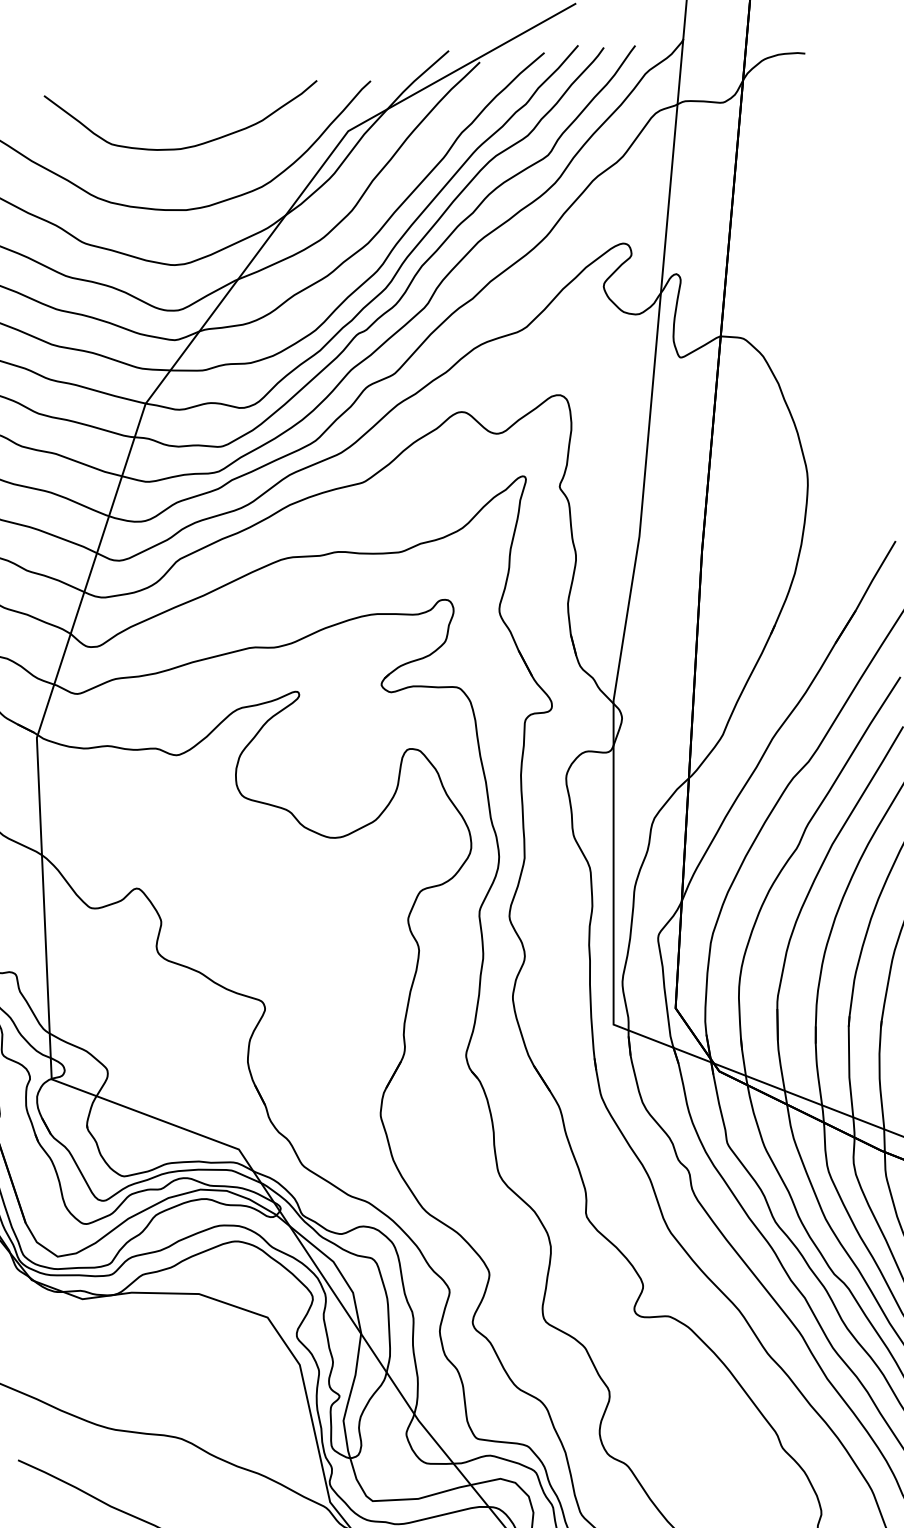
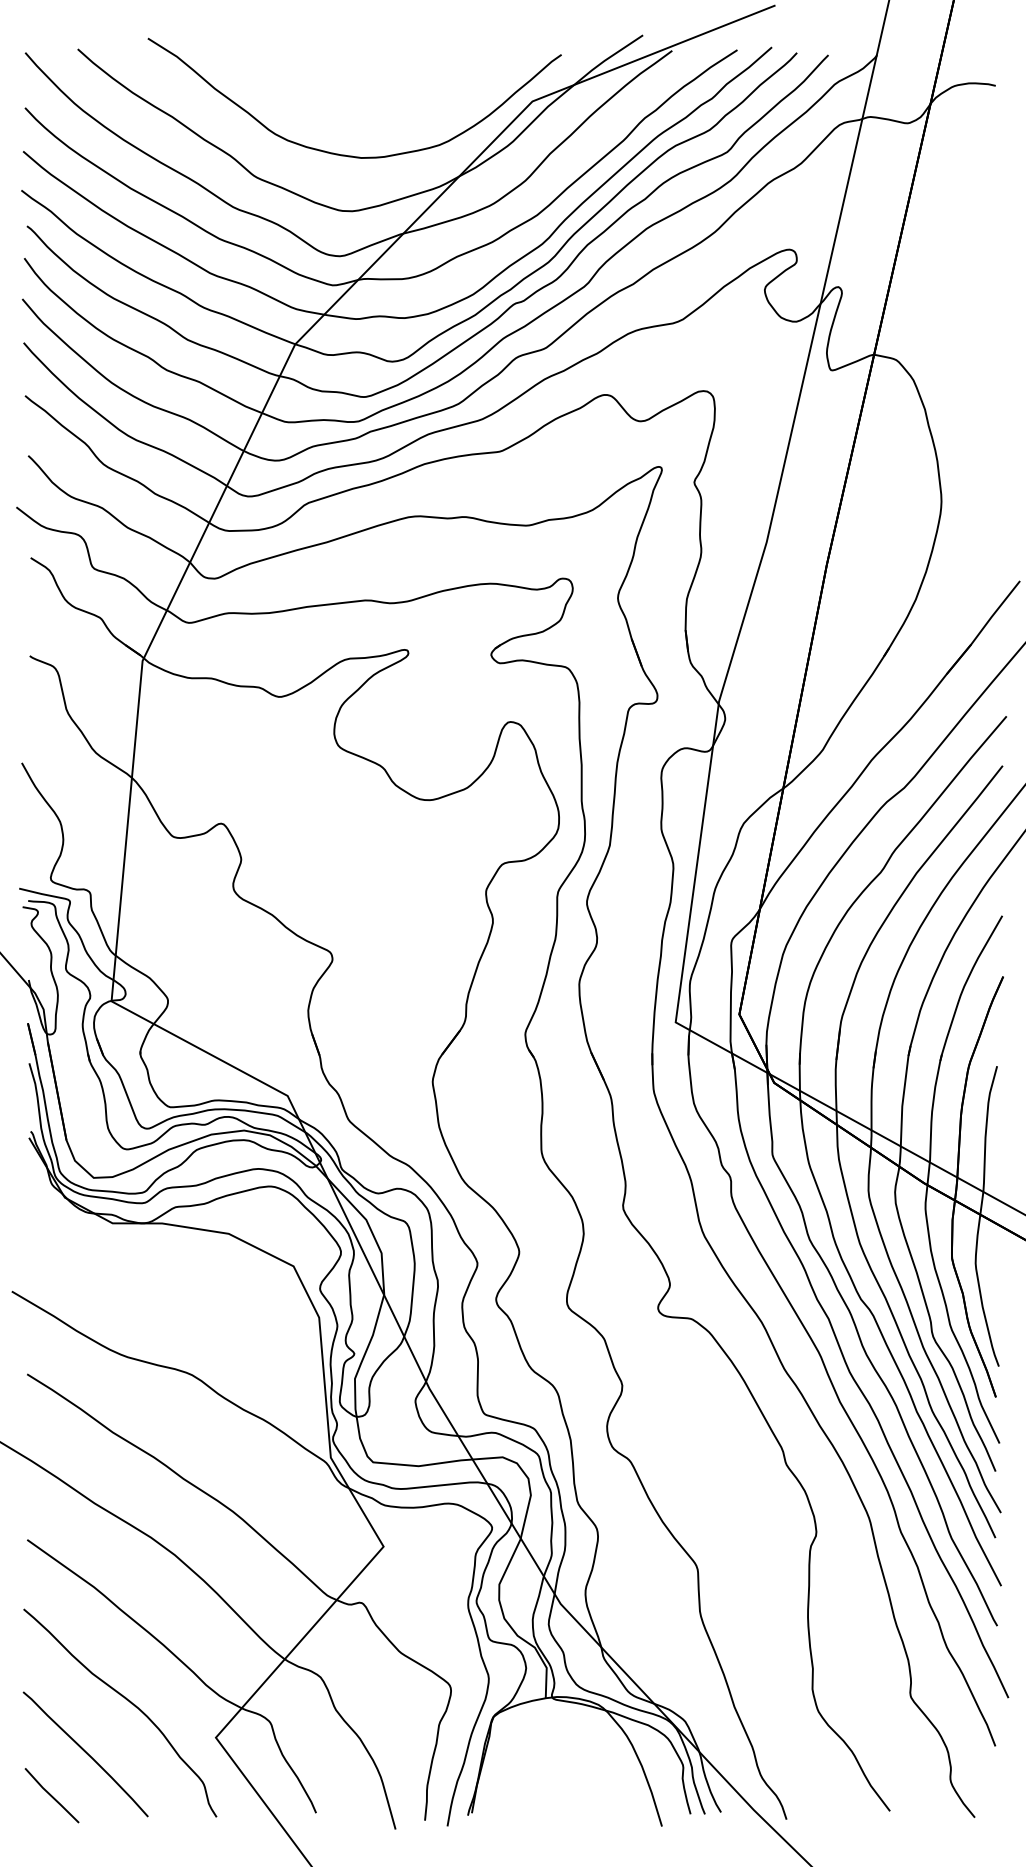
curve: (193, 145) -> (377, 94), removed

